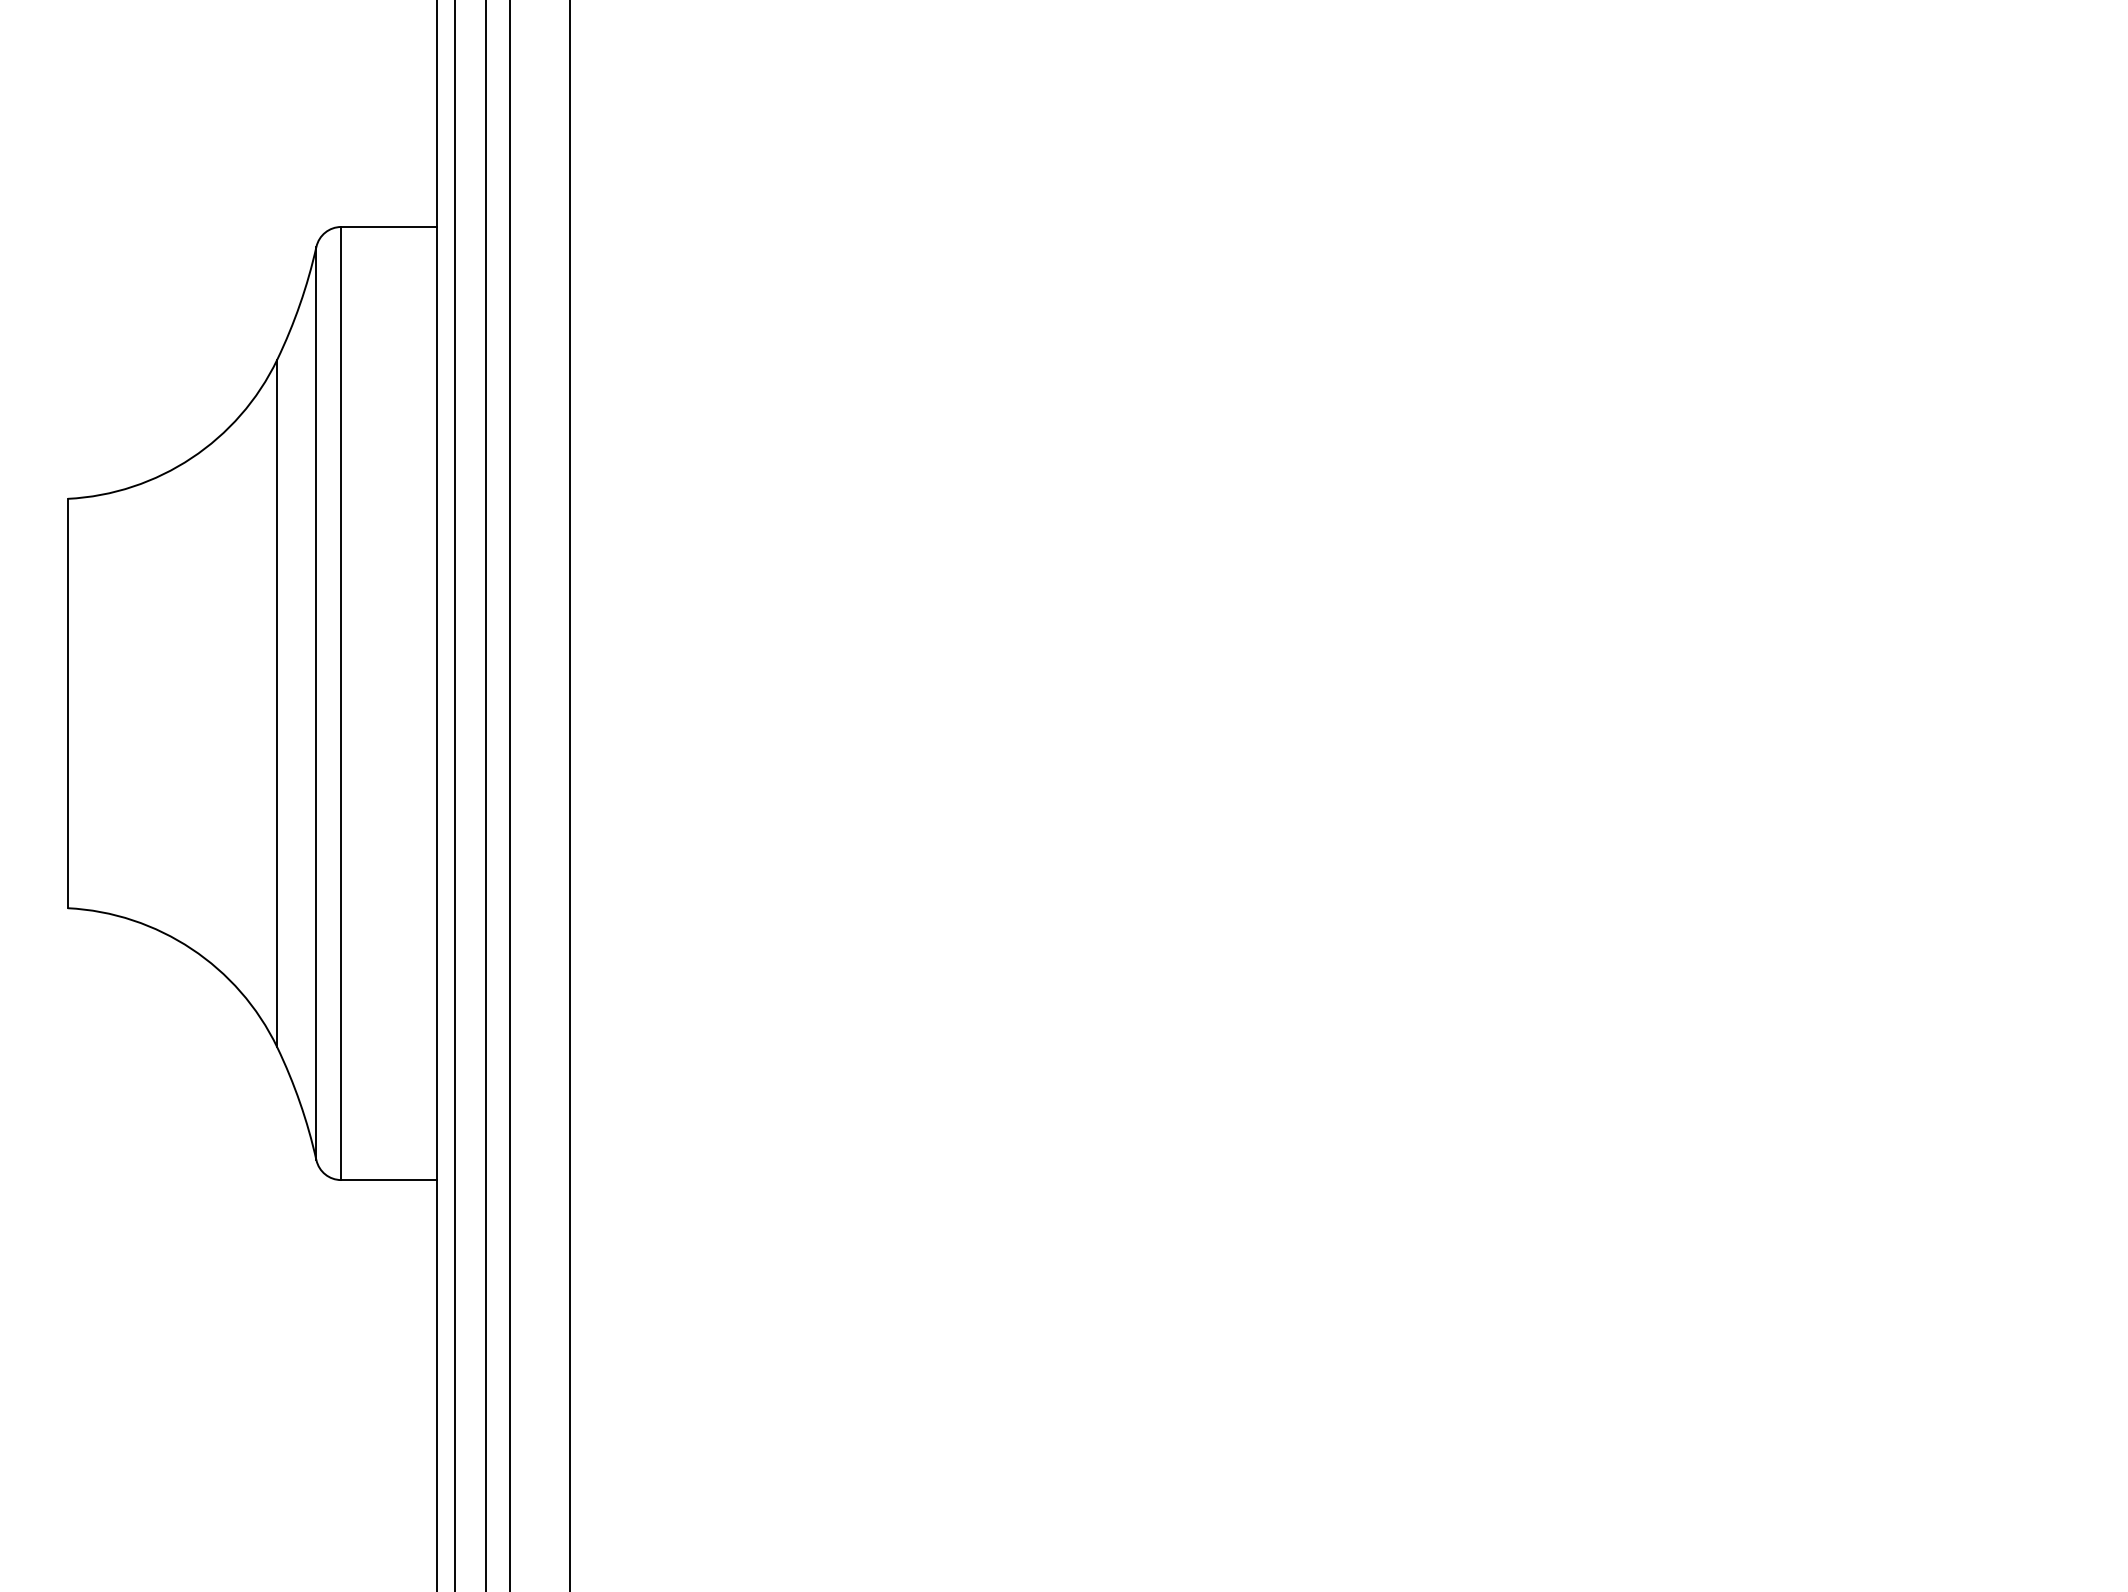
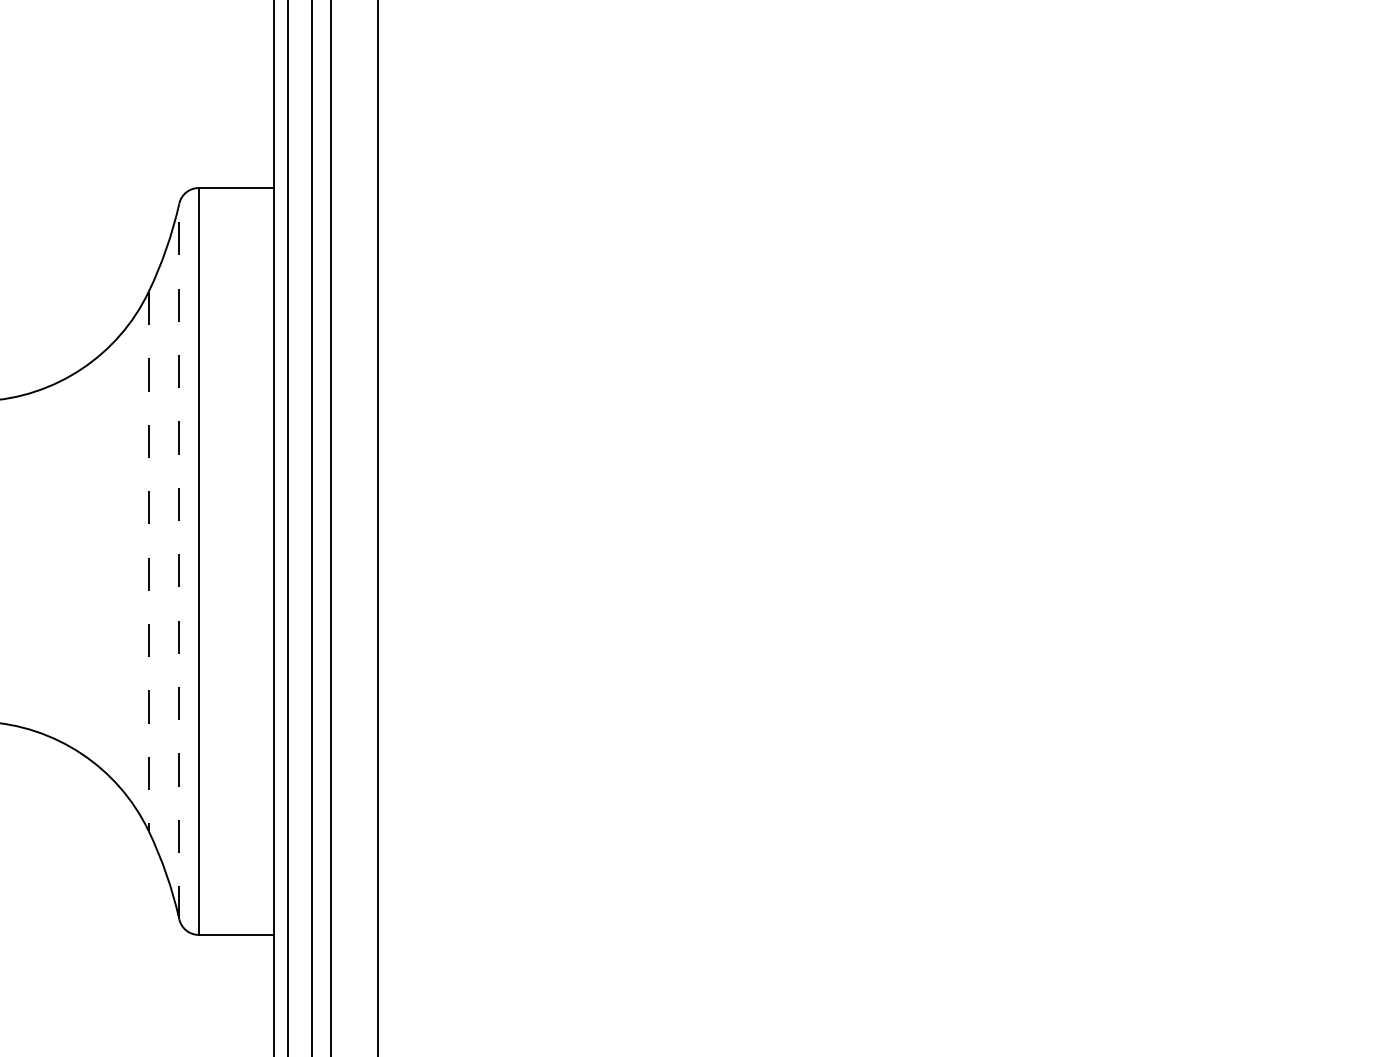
line: (277, 703) -> (148, 561), solid -> dashed
line: (316, 703) -> (179, 561), solid -> dashed

